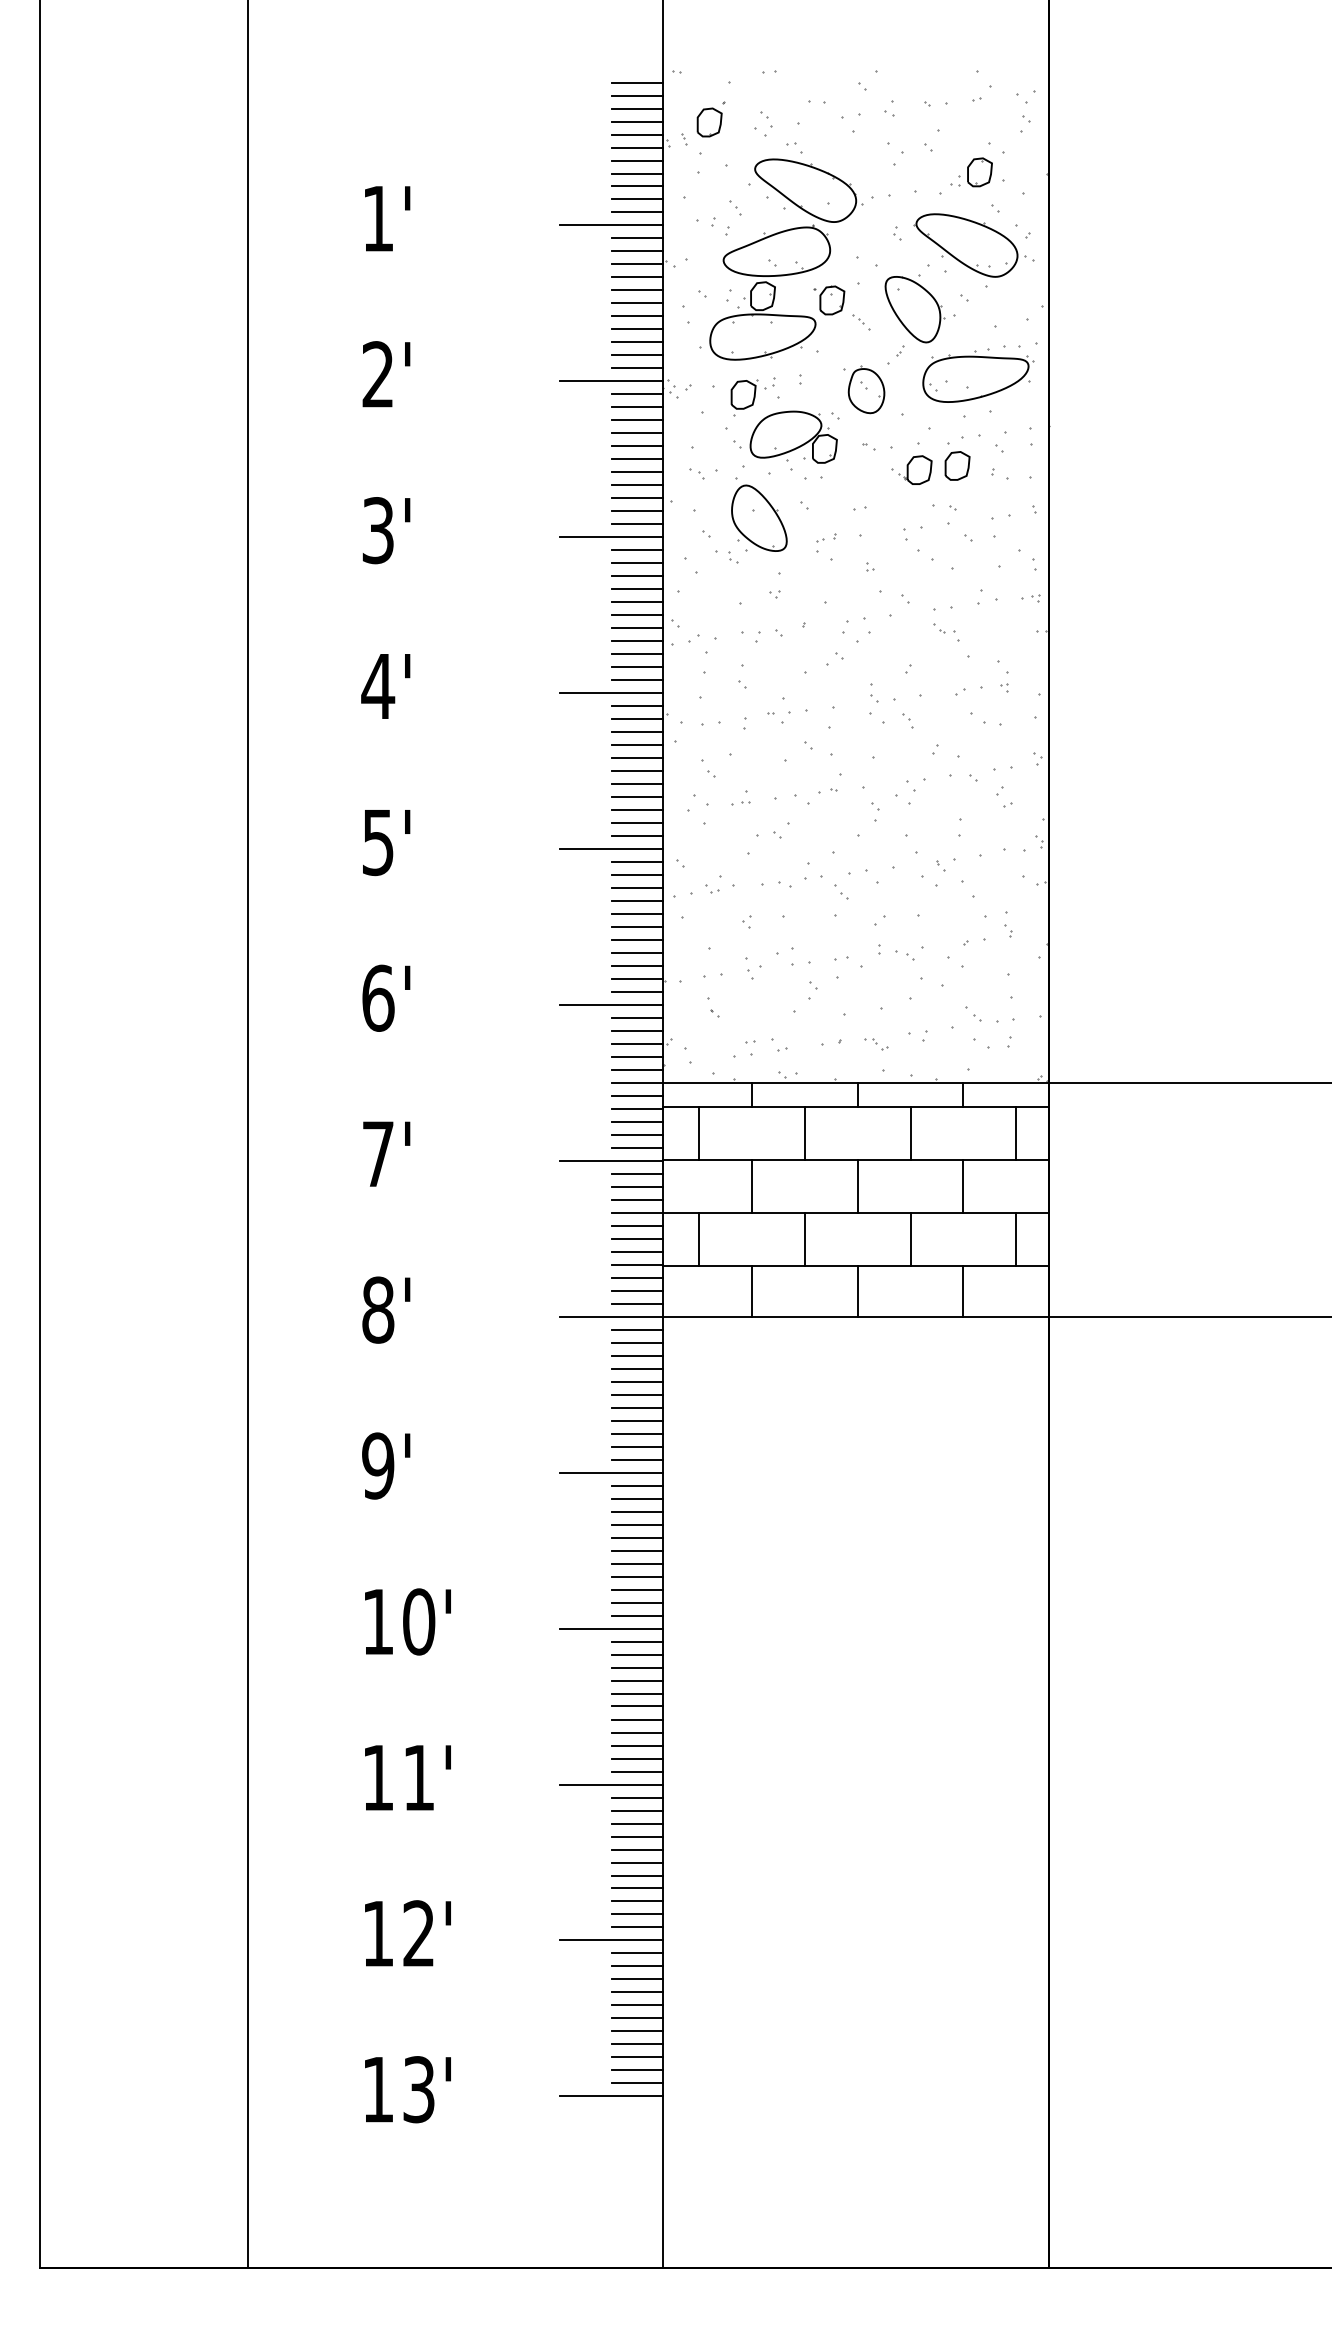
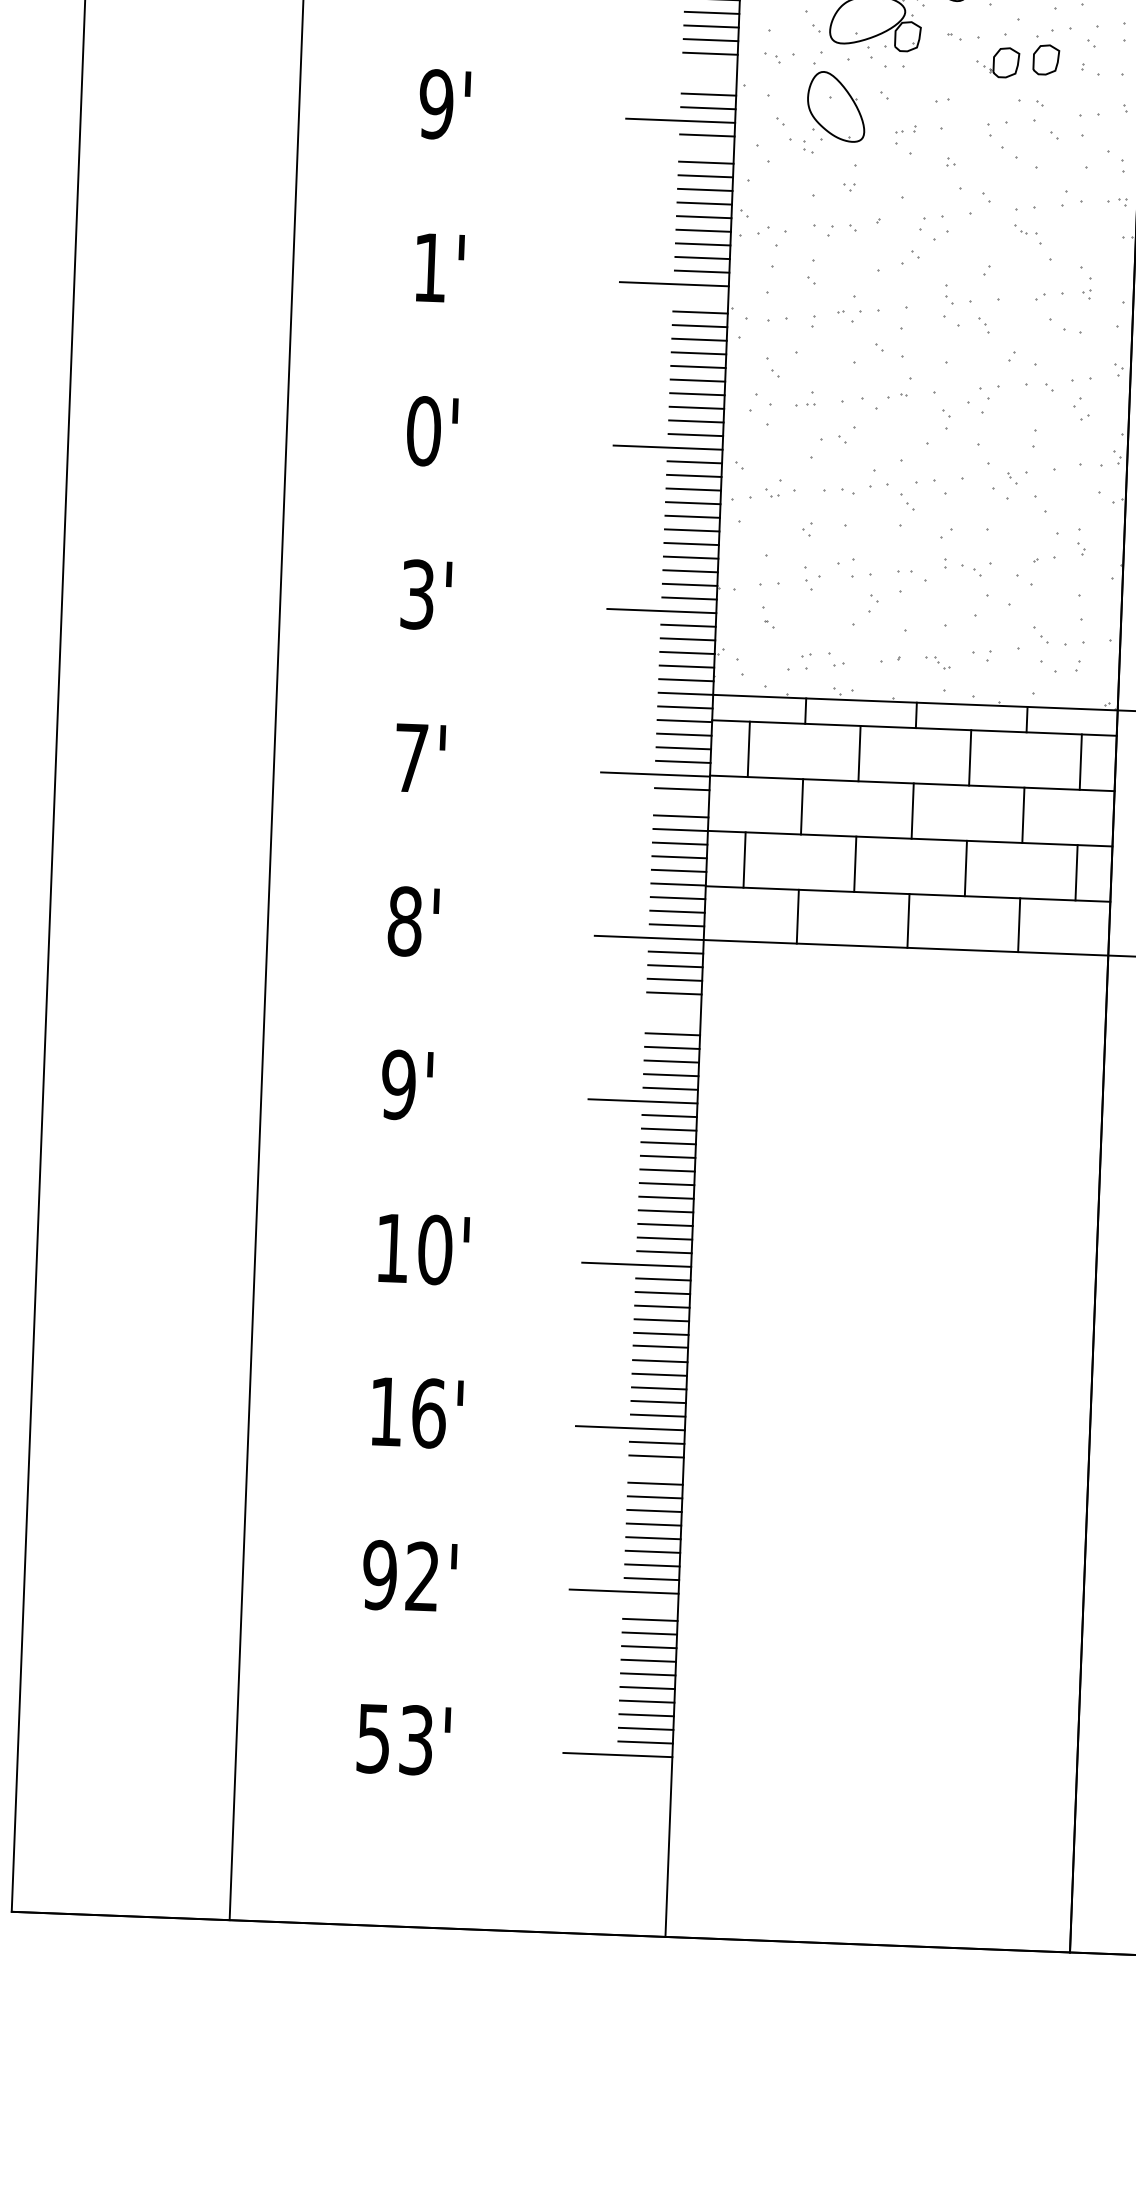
line: (637, 485) -> (710, 67), removed
line: (637, 498) -> (709, 81), removed
text: (378, 530) -> (436, 104), 3' -> 9'
line: (637, 563) -> (706, 149), removed
text: (378, 686) -> (430, 267), 4' -> 1'
line: (637, 706) -> (701, 299), removed
text: (378, 842) -> (424, 431), 5' -> 0'
text: (378, 997) -> (417, 593), 6' -> 3'
line: (637, 1186) -> (681, 802), removed
line: (637, 1381) -> (673, 1006), removed
line: (637, 1394) -> (673, 1020), removed
text: (419, 1777) -> (429, 1413), 11' -> 16'
line: (637, 1823) -> (656, 1470), removed
text: (378, 1933) -> (380, 1574), 12' -> 92'
line: (637, 1953) -> (650, 1606), removed
text: (378, 2090) -> (373, 1739), 13' -> 53'

